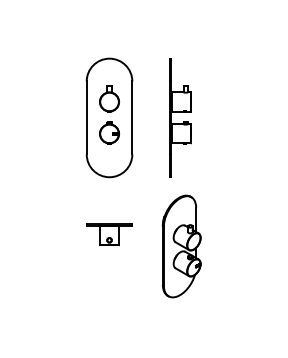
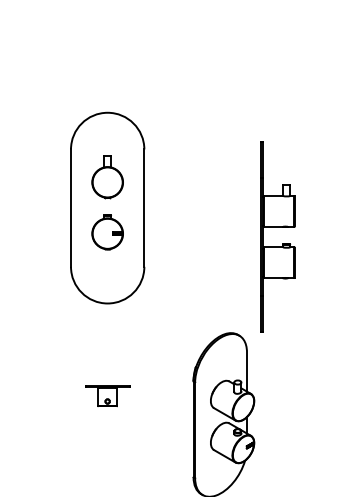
part: (180, 117) -> (278, 236), moved
part: (109, 234) -> (107, 395), size x0.6

